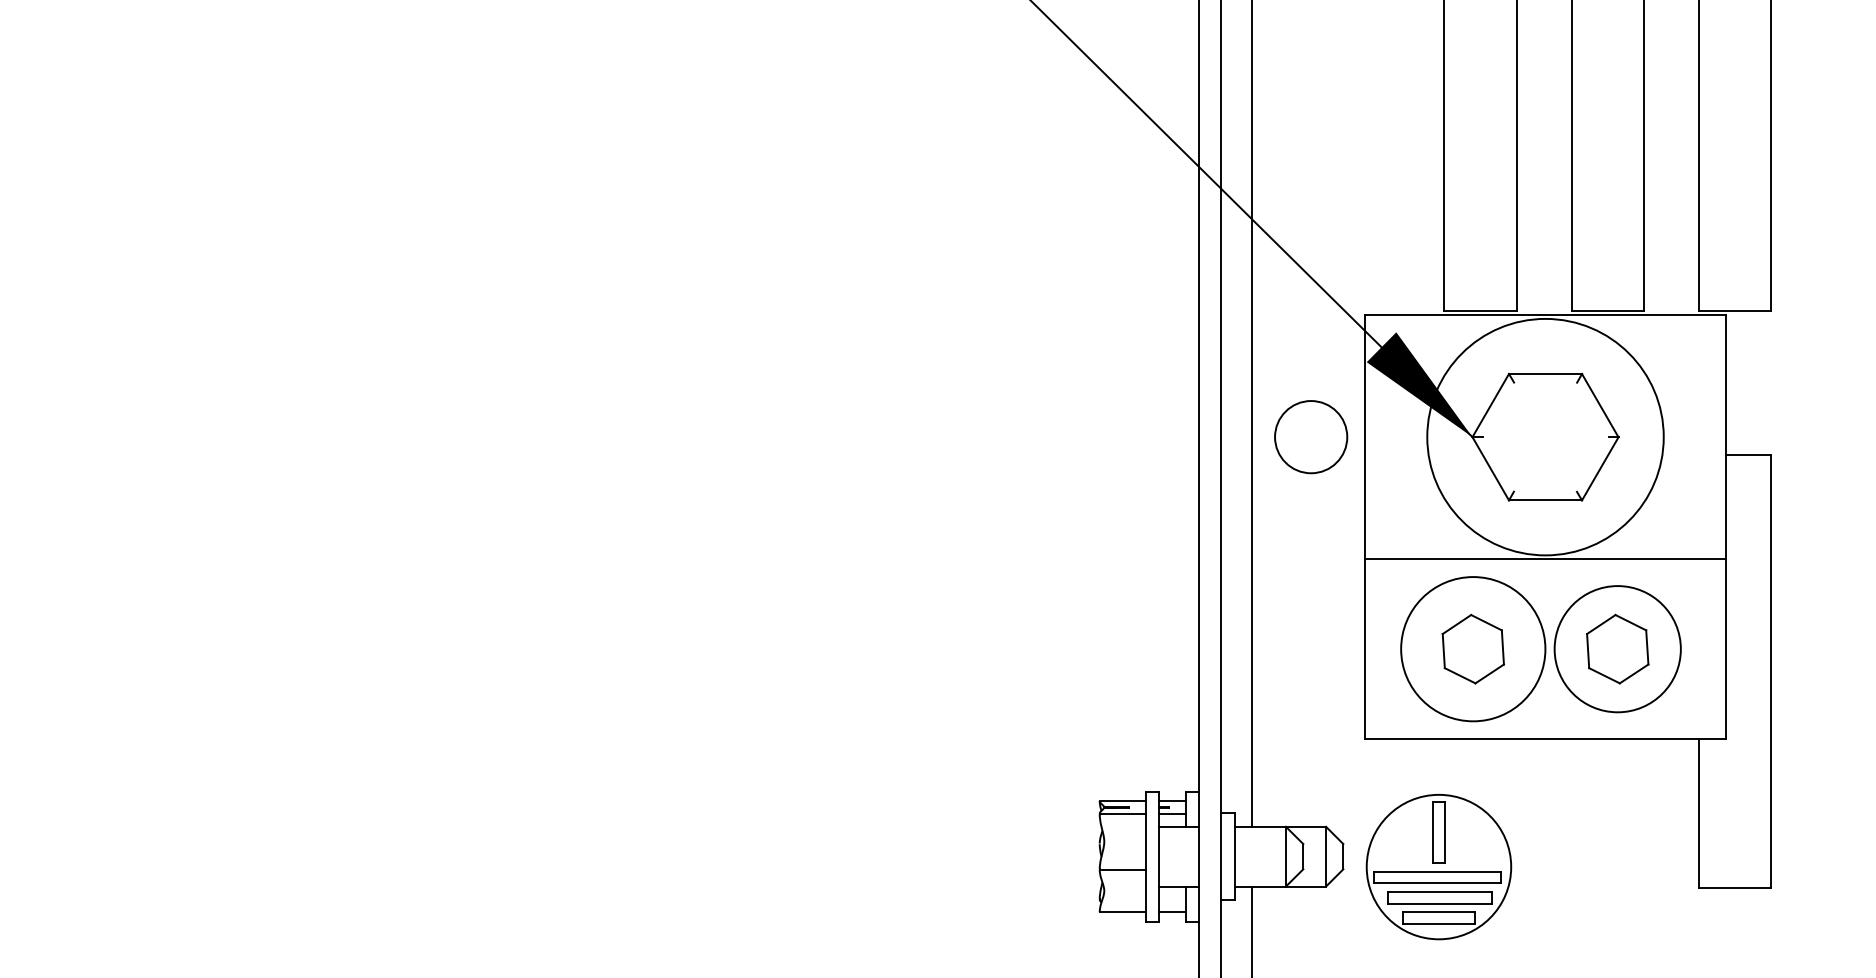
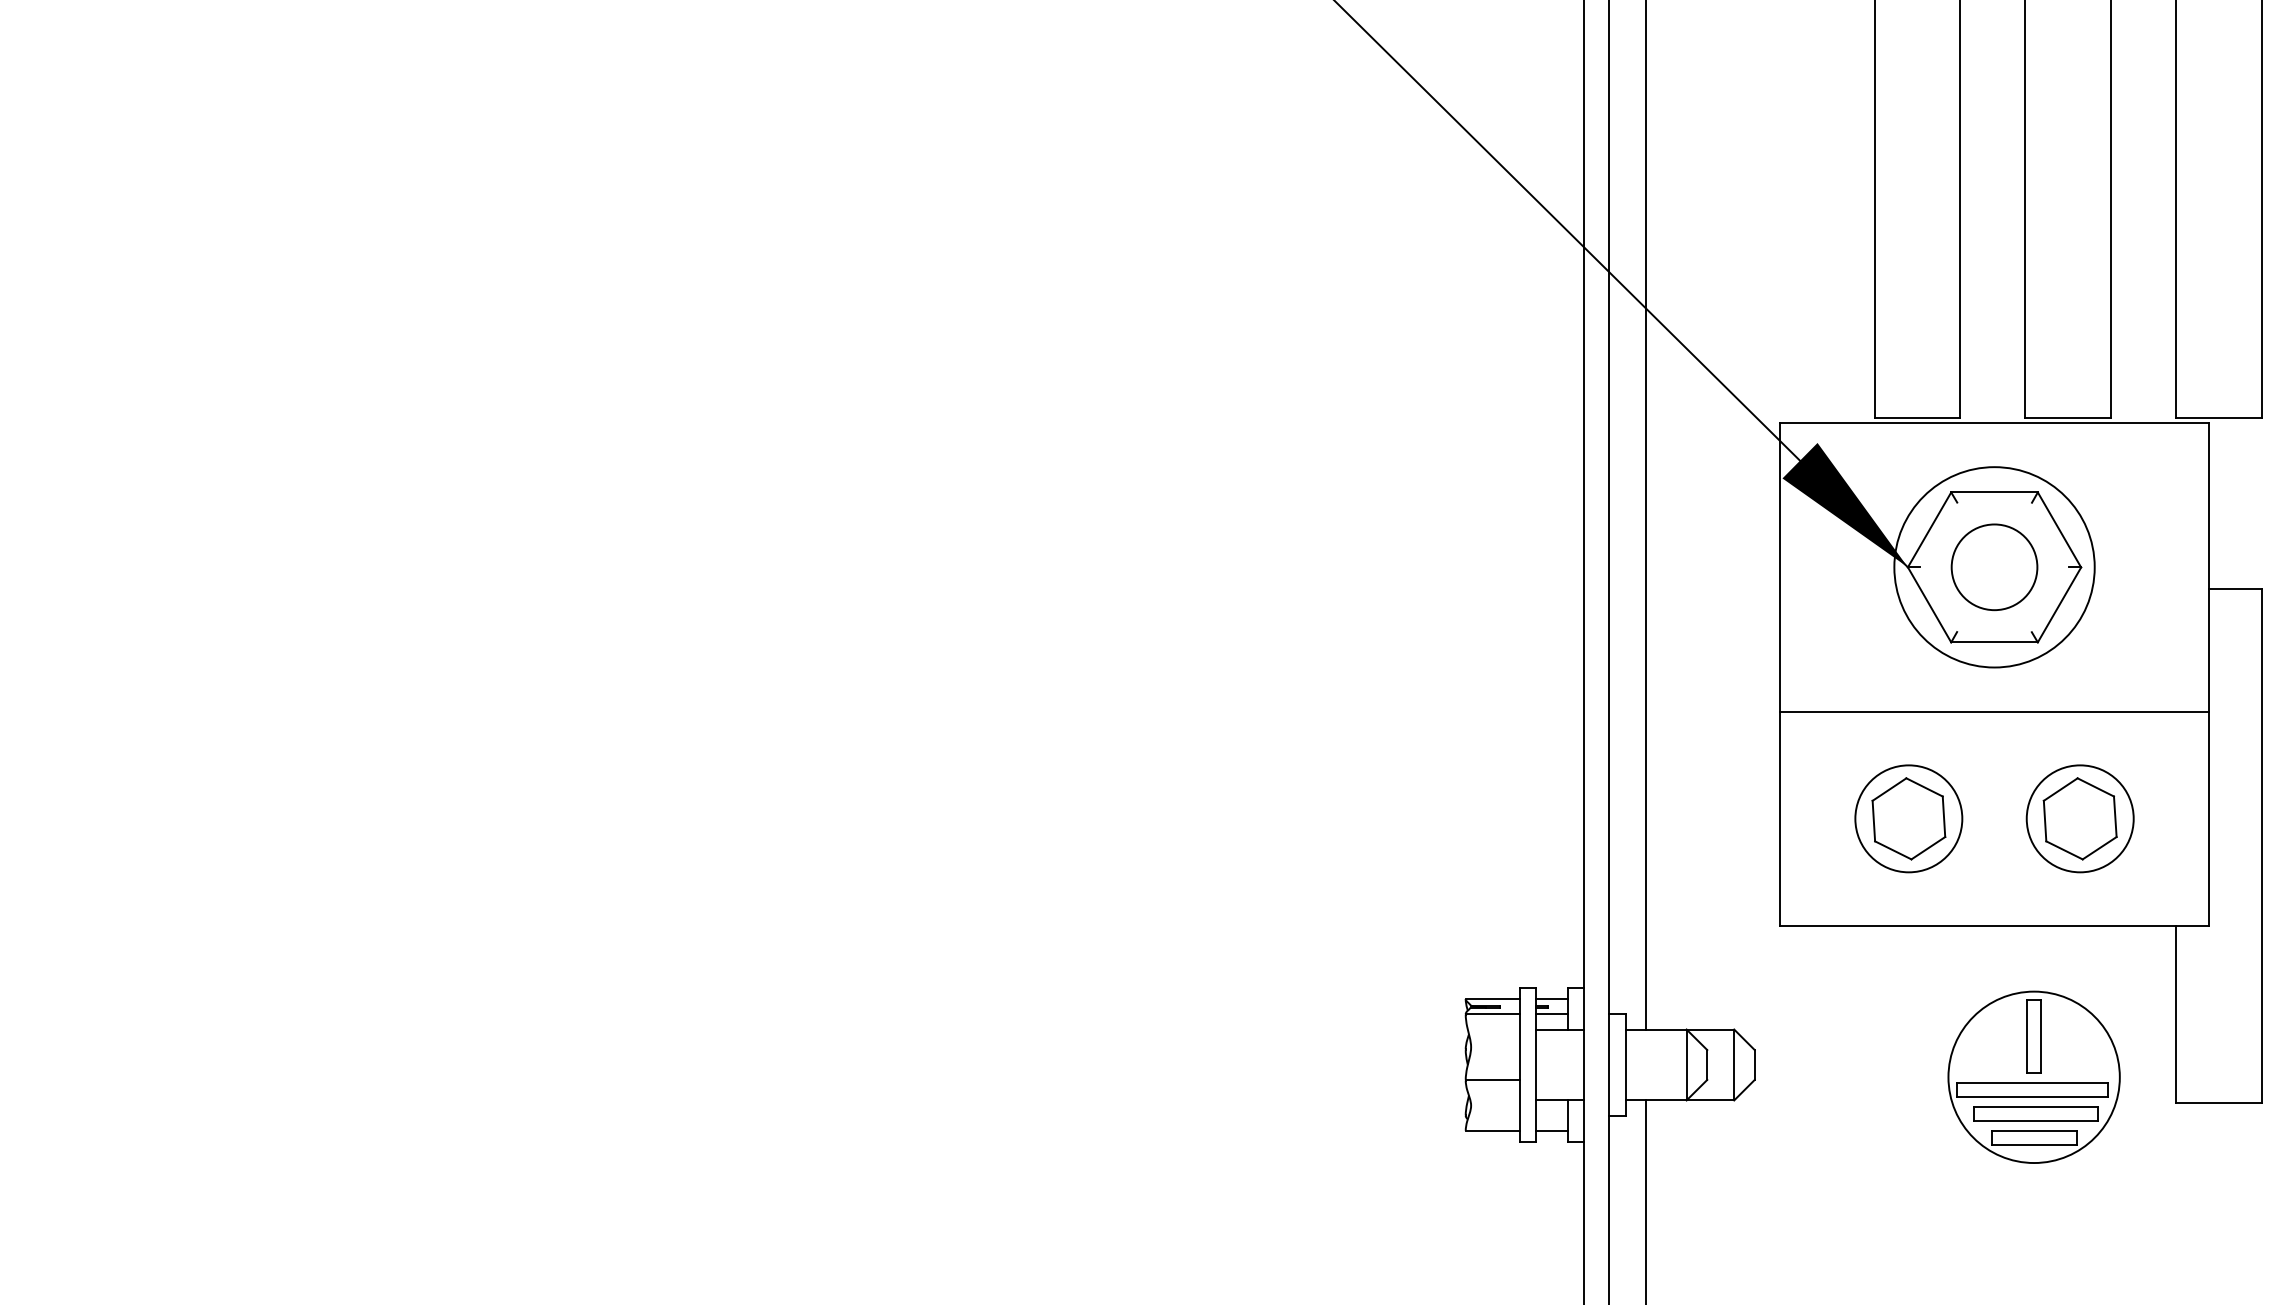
circle: (1311, 437) -> (1994, 567), moved
circle: (1545, 437) -> (1994, 567), size x0.71
circle: (1472, 648) -> (1908, 818), size x0.62
circle: (1617, 648) -> (2079, 818), size x0.71
part: (1438, 866) -> (2033, 1076), moved

